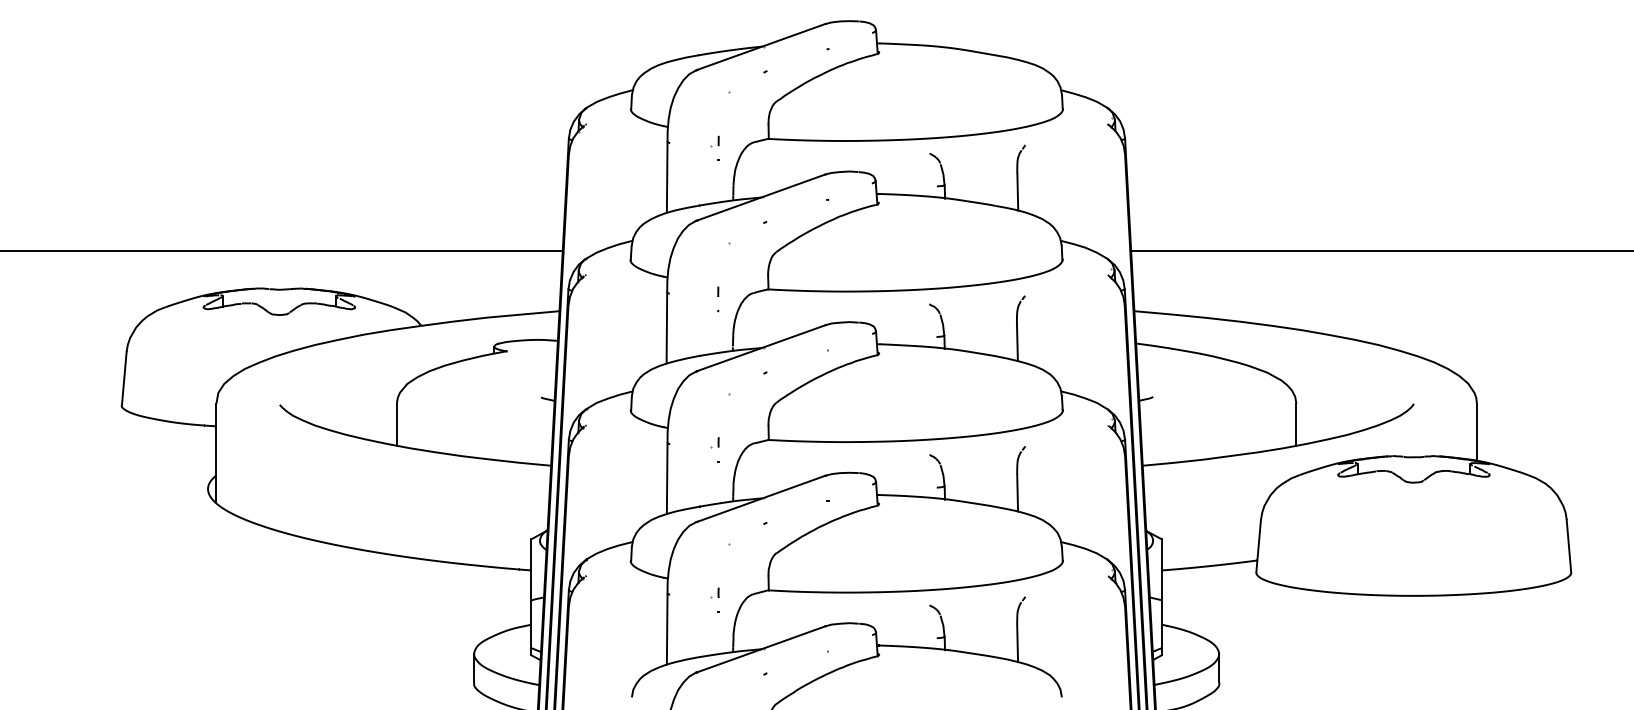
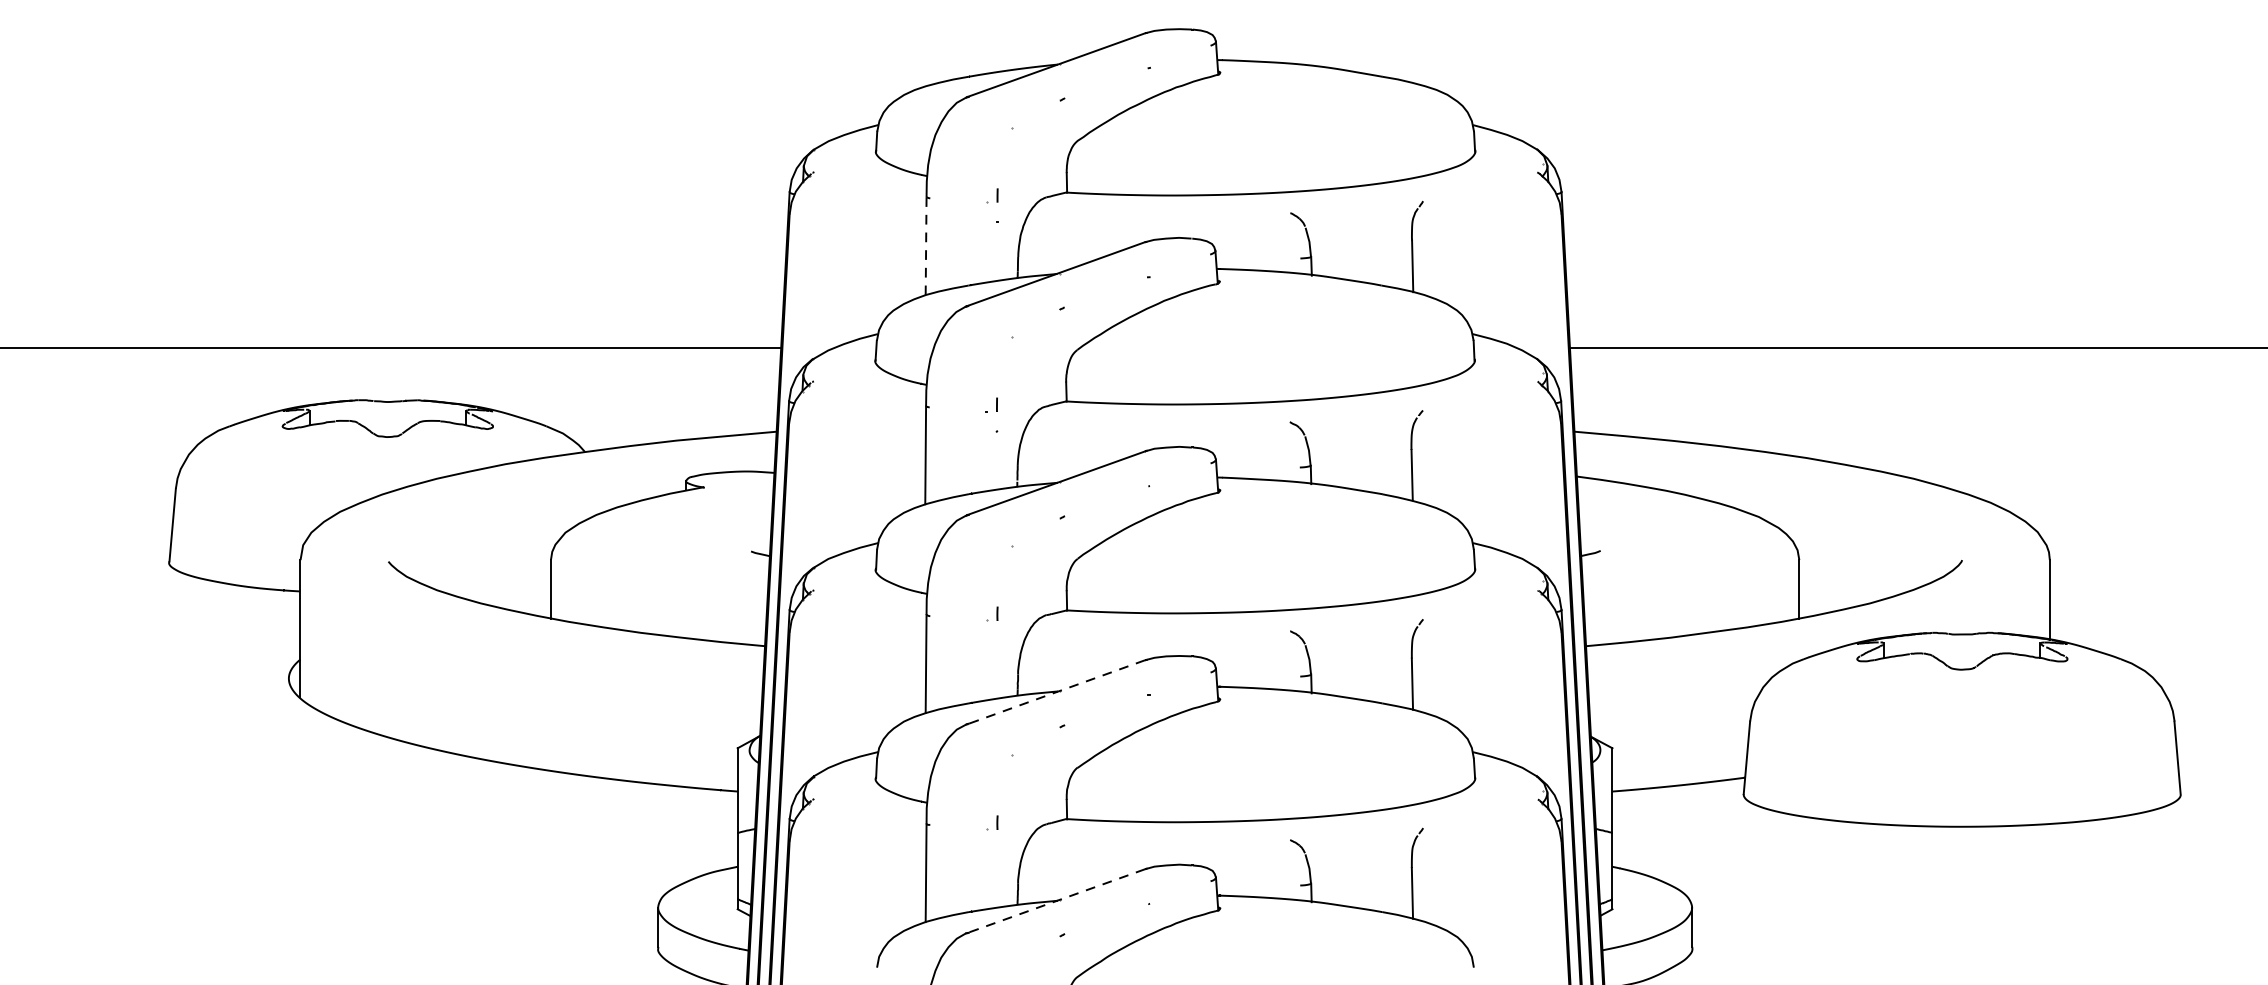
line: (667, 177) -> (926, 246), solid -> dashed
line: (760, 499) -> (1055, 693), solid -> dashed
line: (760, 649) -> (1055, 901), solid -> dashed

